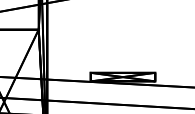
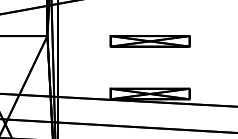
part: (122, 33) -> (149, 40), added

